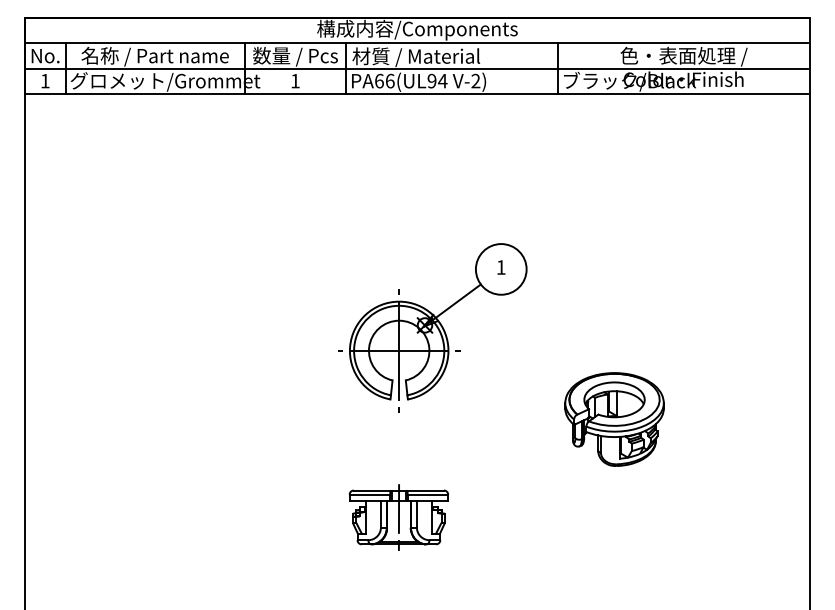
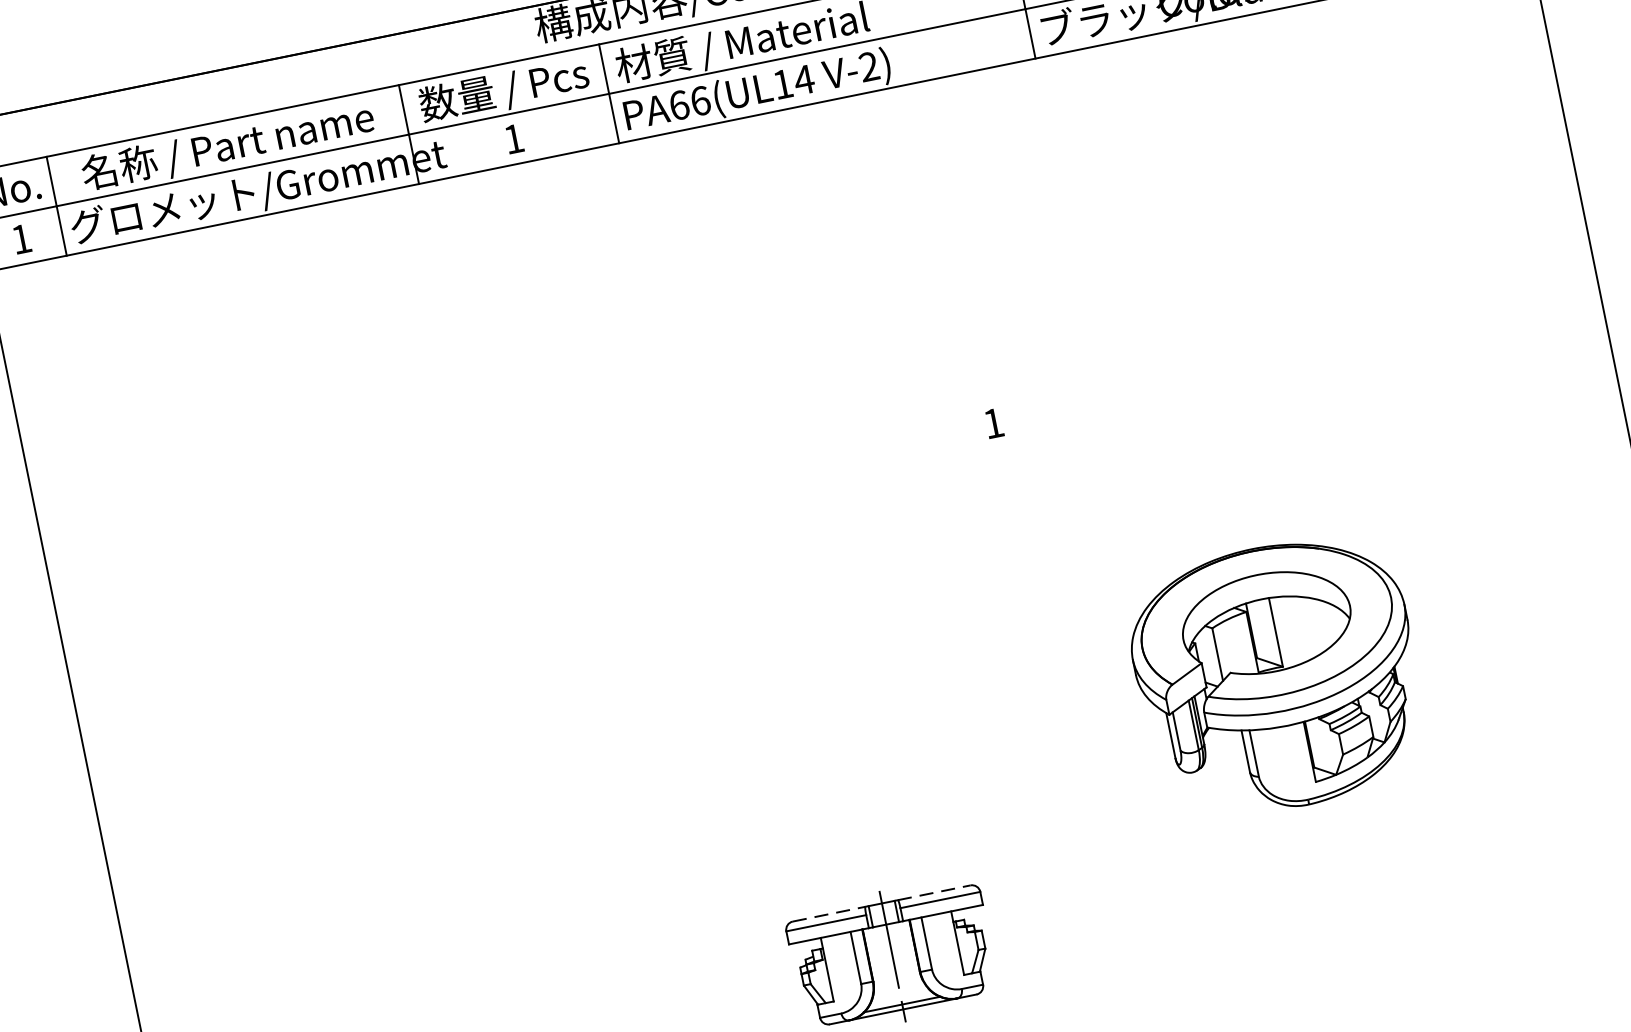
text: (431, 80) -> (781, 83), PA66(UL94 -> PA66(UL14
part: (432, 327) -> (882, 569), removed
part: (614, 419) -> (1277, 677), size x1.4
line: (372, 490) -> (829, 914), solid -> dashed
line: (426, 490) -> (935, 892), solid -> dashed

